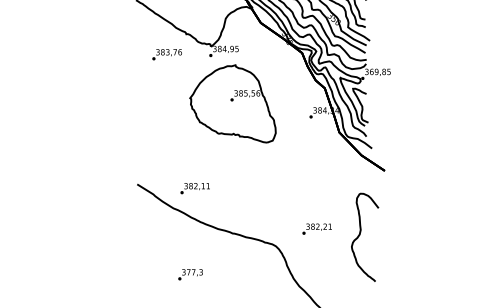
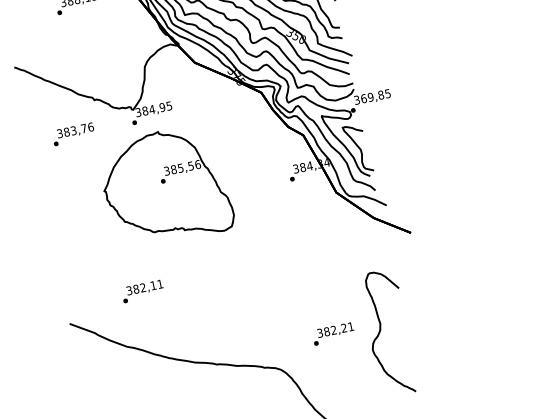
part: (232, 103) -> (164, 186), moved
text: (194, 188) -> (141, 291), moved
curve: (360, 235) -> (381, 331), moved

